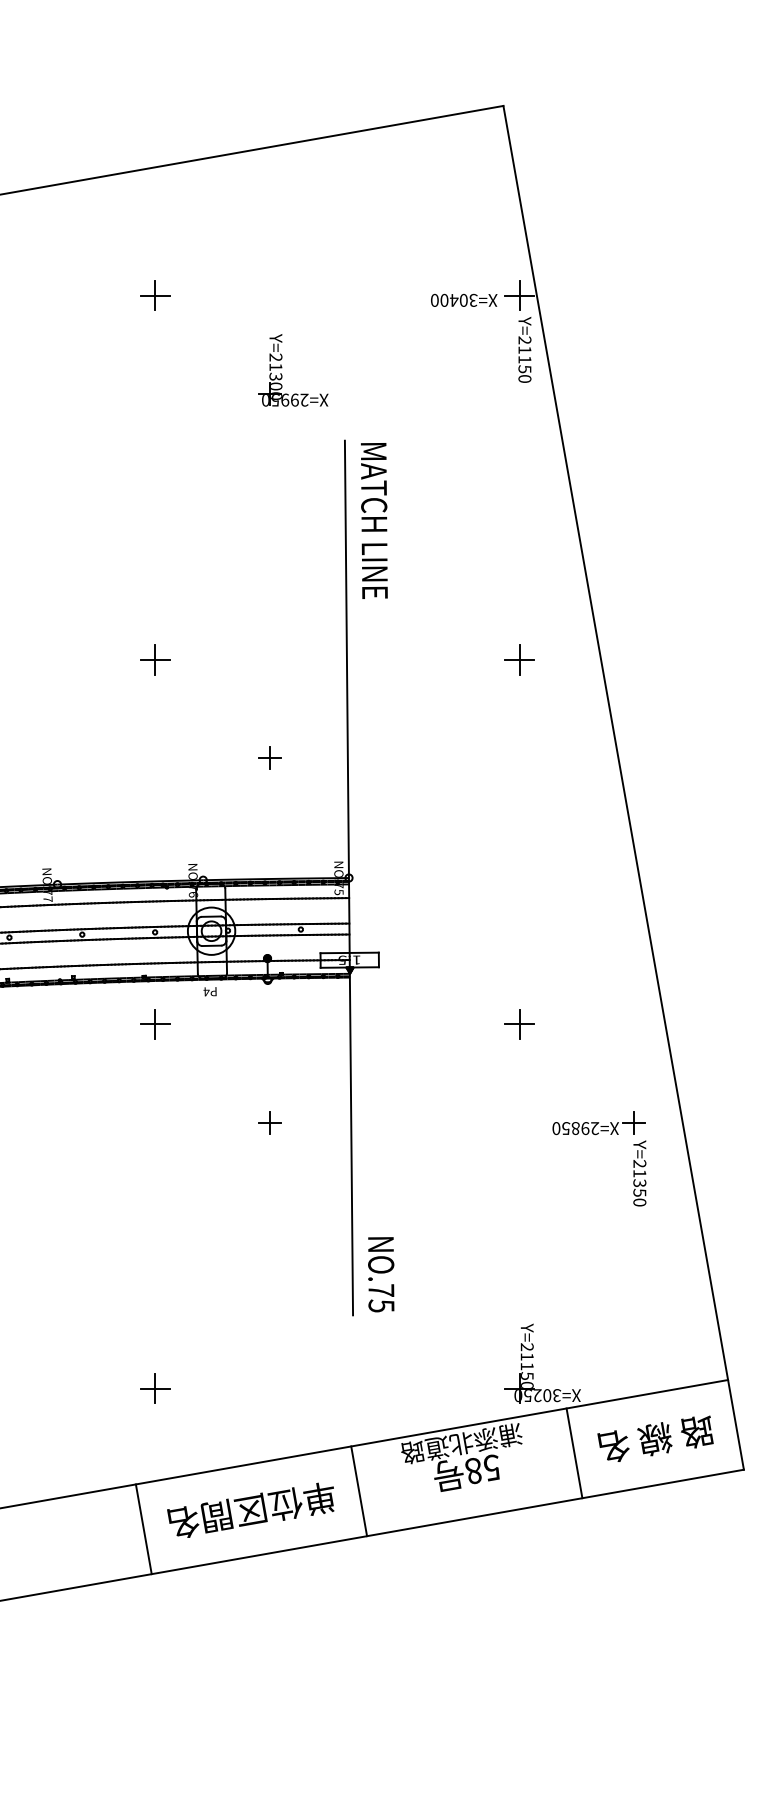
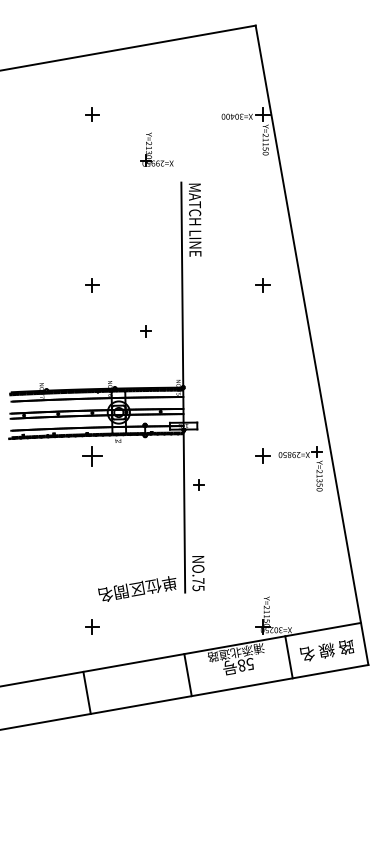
part: (155, 1022) -> (92, 455), size x1.4
part: (268, 1120) -> (198, 484), moved
part: (599, 1133) -> (300, 457), moved
text: (251, 1509) -> (137, 588), moved

